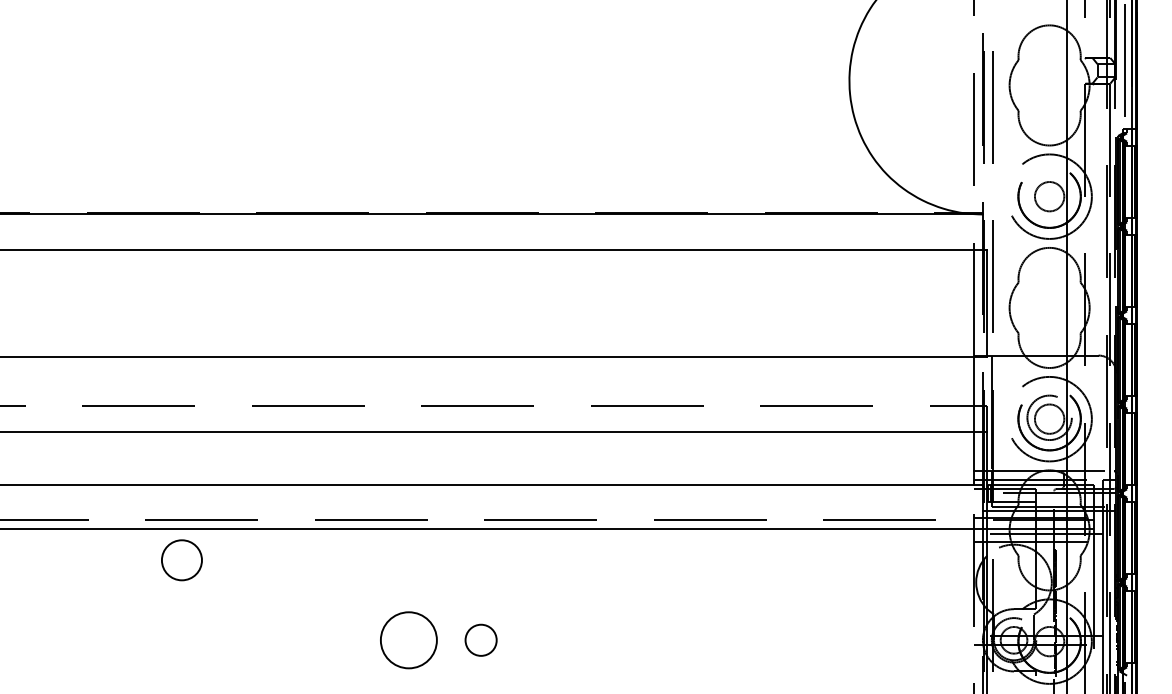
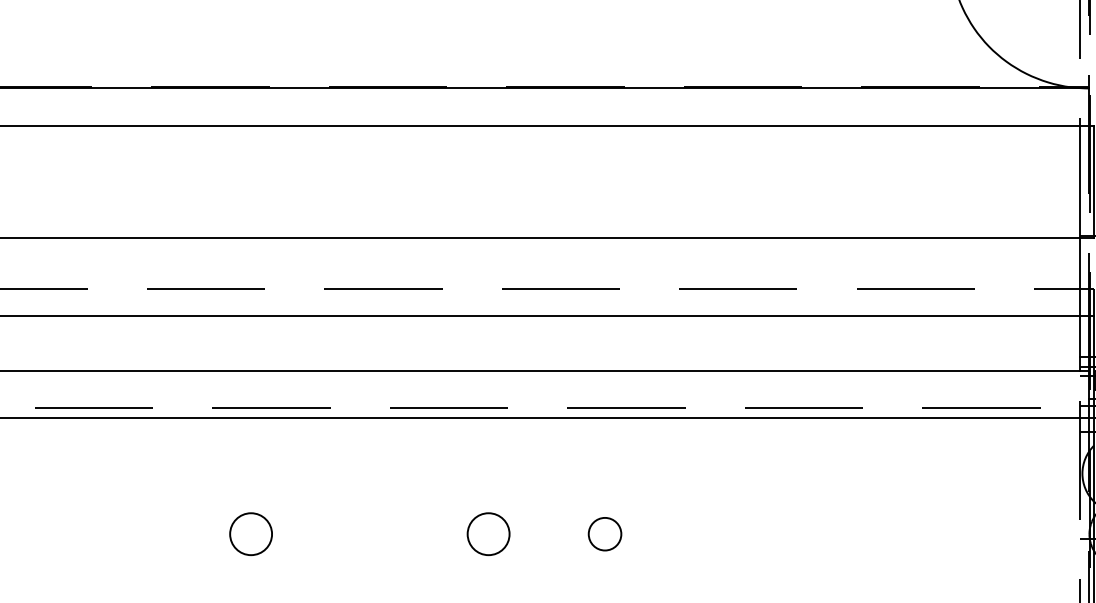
circle: (181, 560) -> (250, 534), moved
circle: (480, 639) -> (604, 533), moved
circle: (408, 640) -> (488, 534), size x0.71

